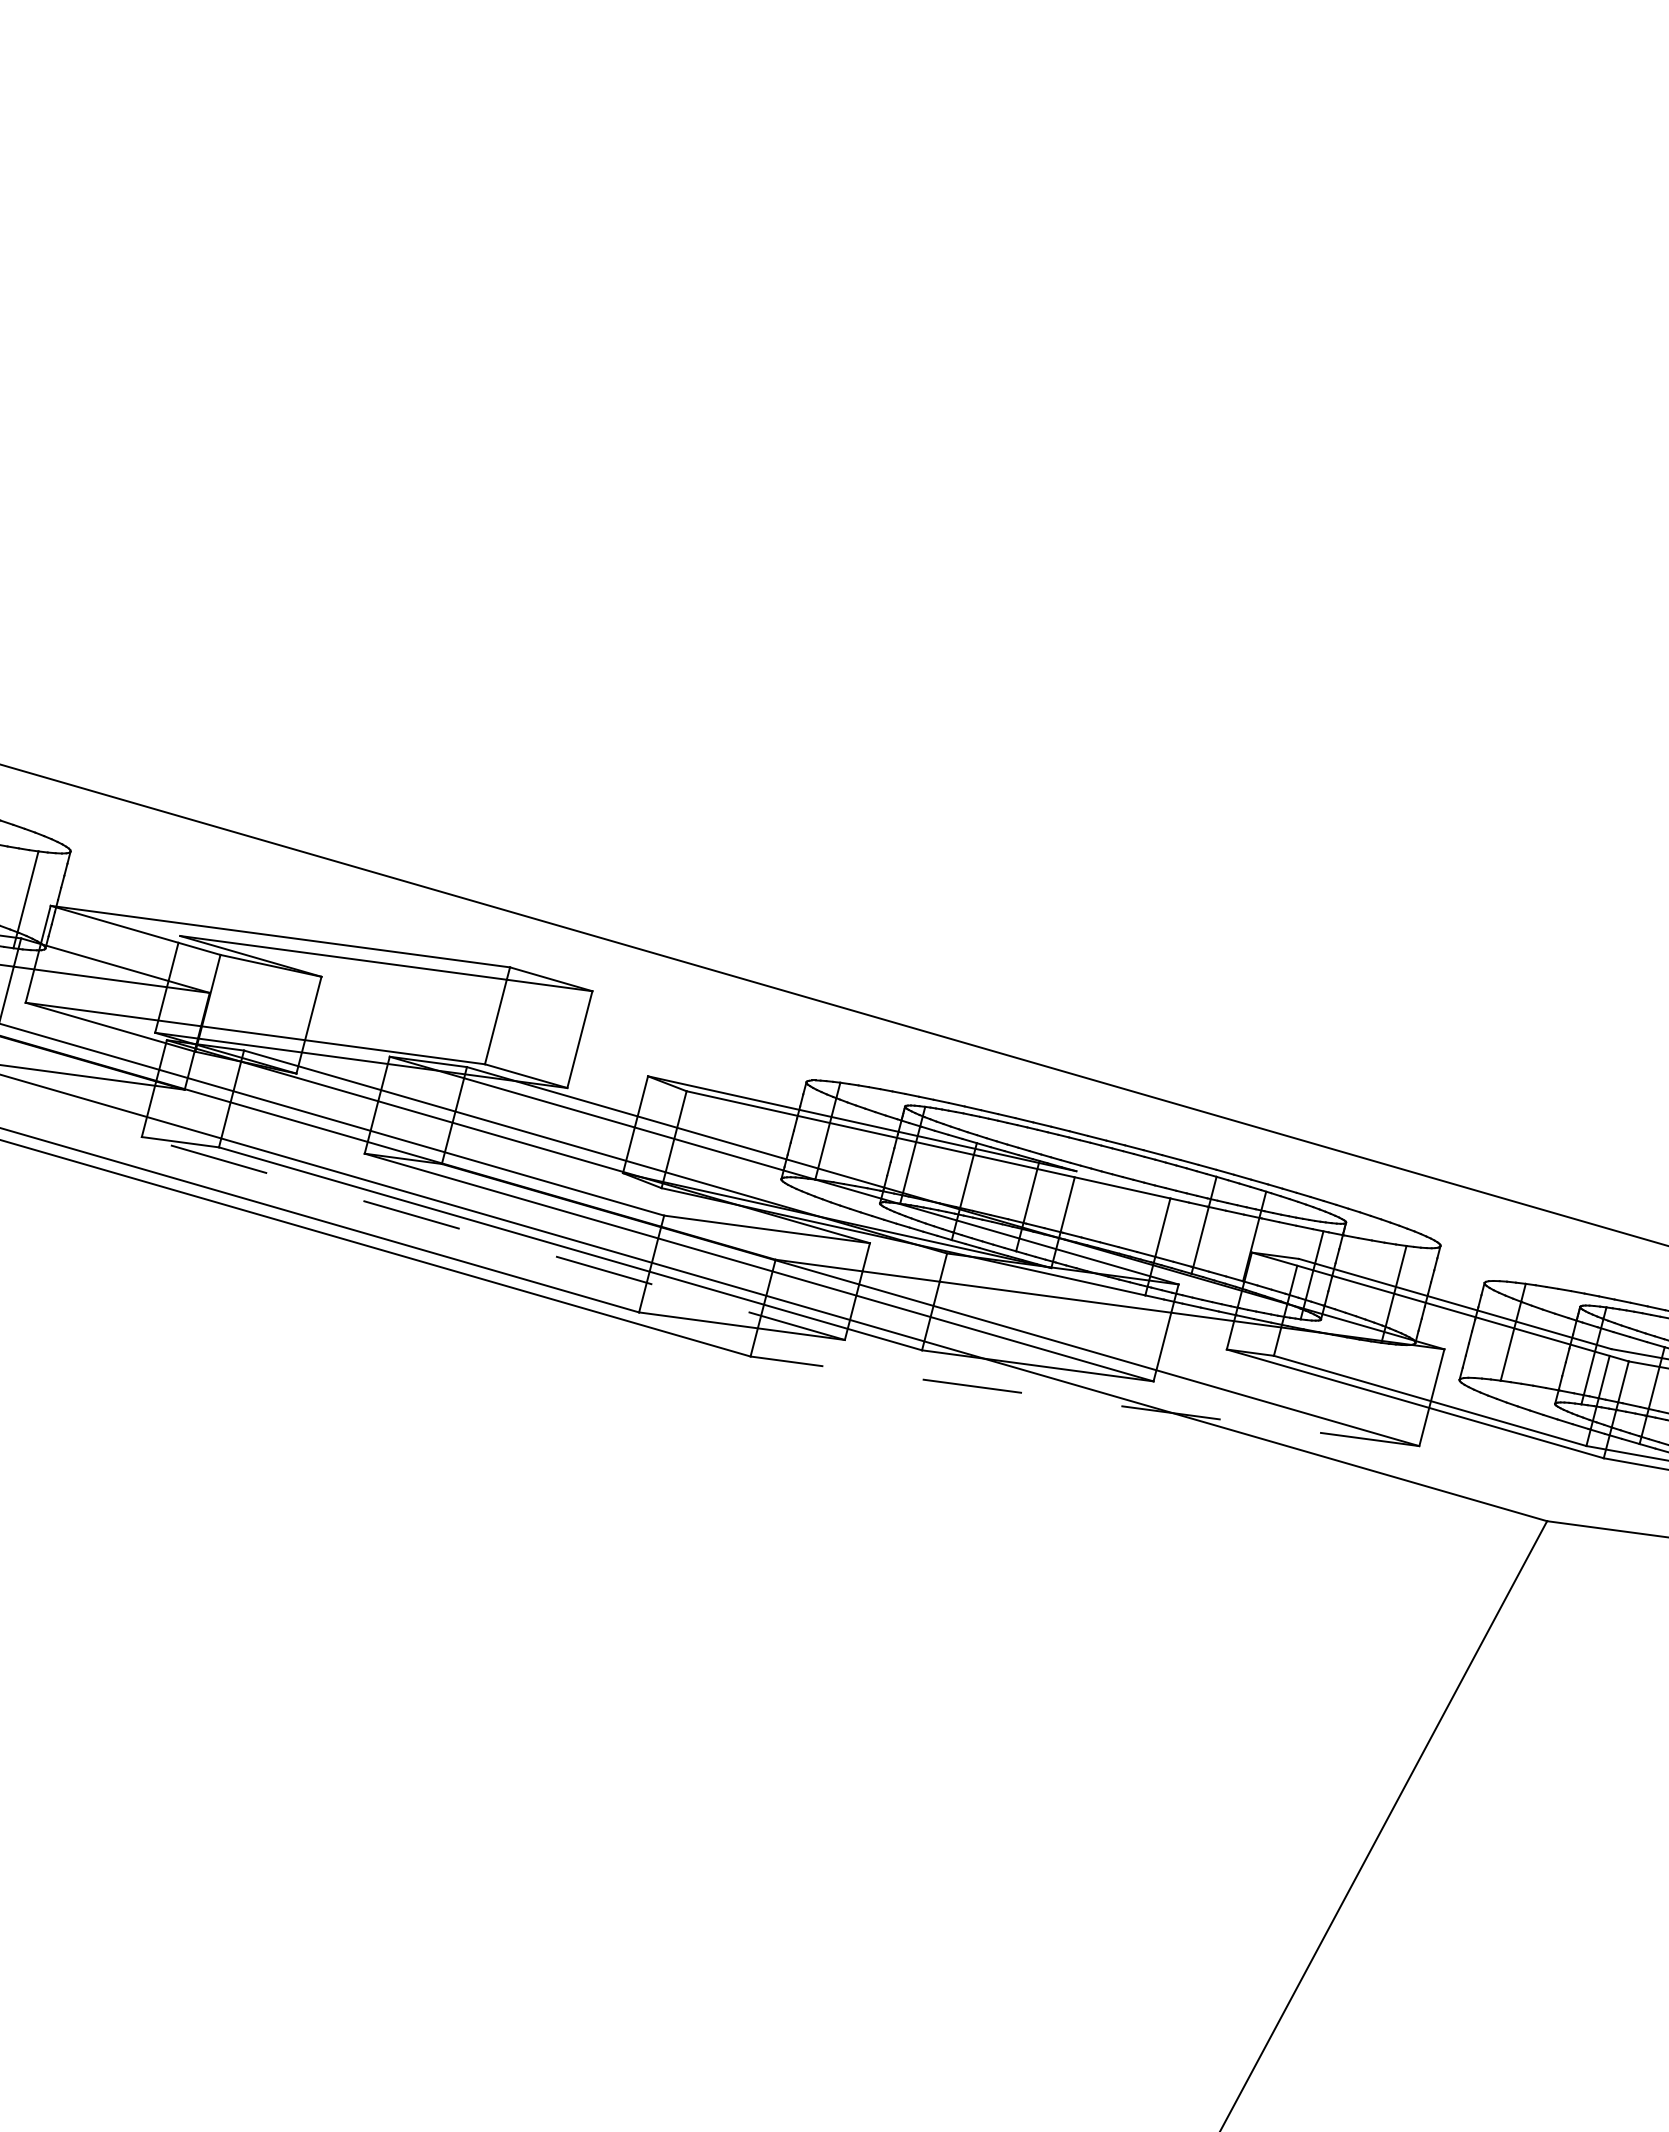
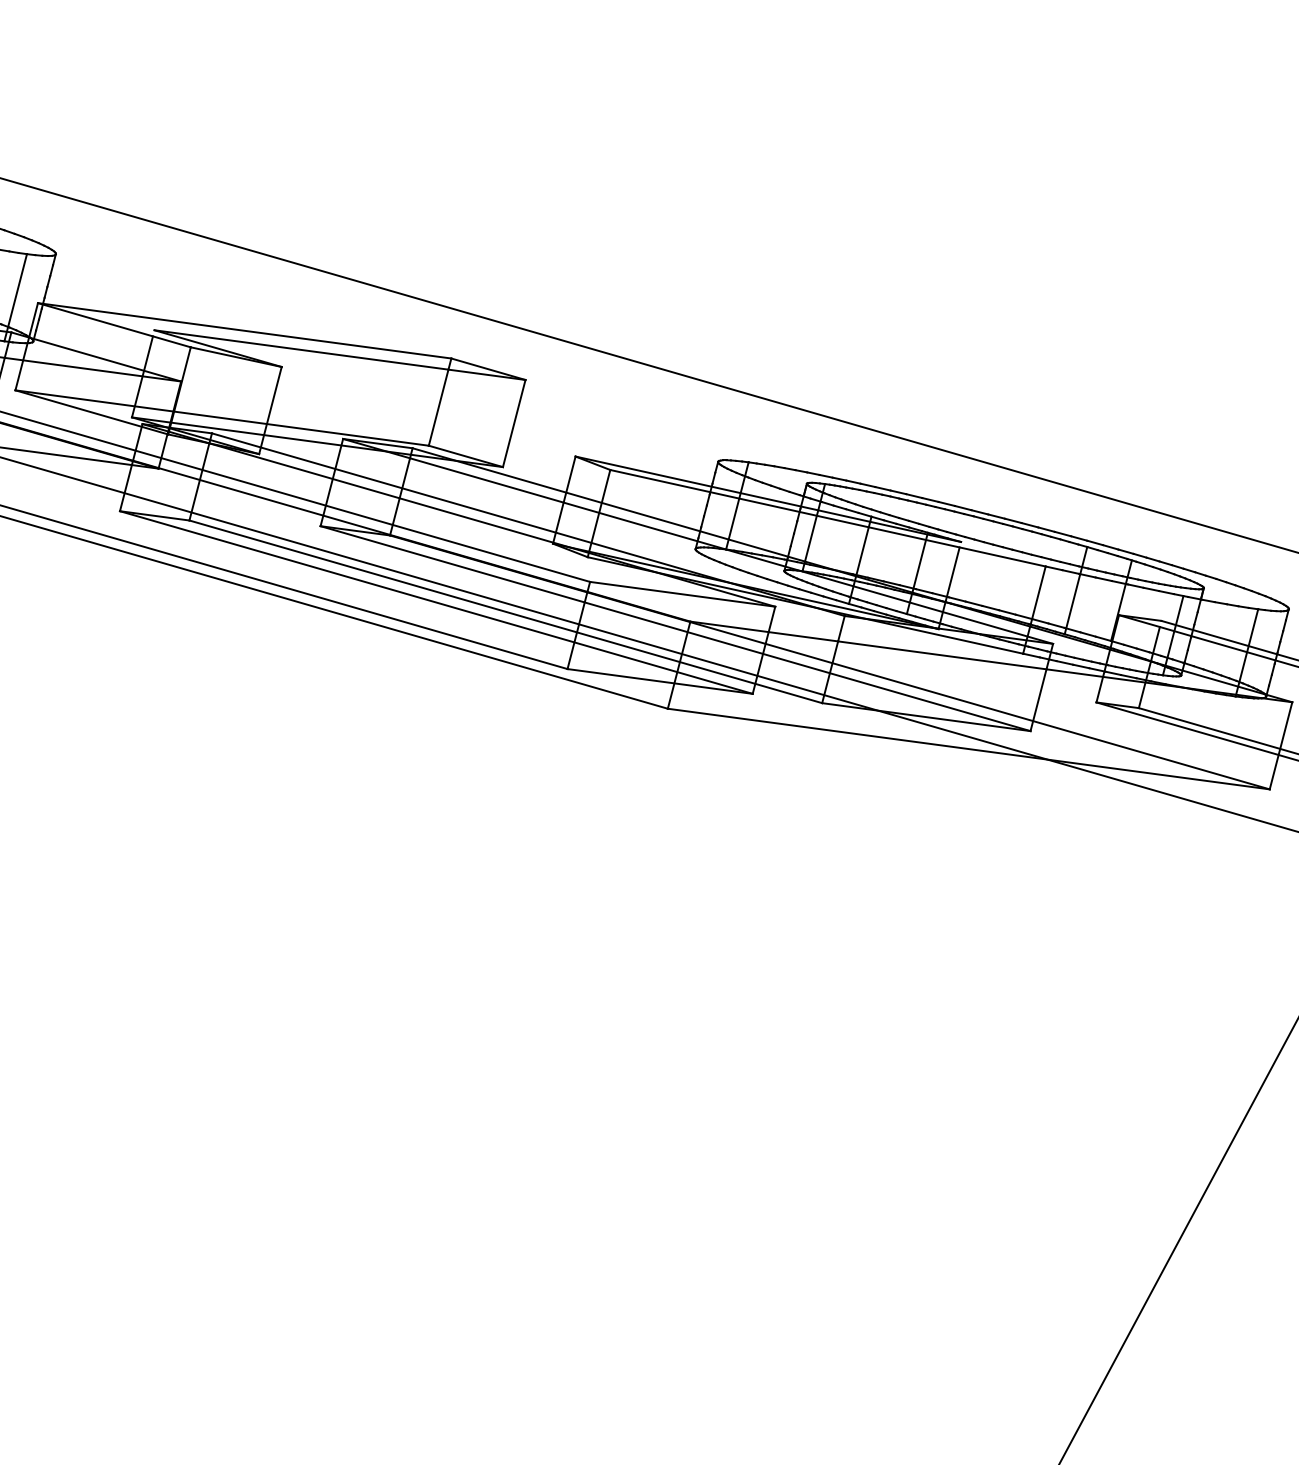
line: (493, 1238) -> (436, 602), dashed -> solid
line: (1084, 1401) -> (968, 749), dashed -> solid

